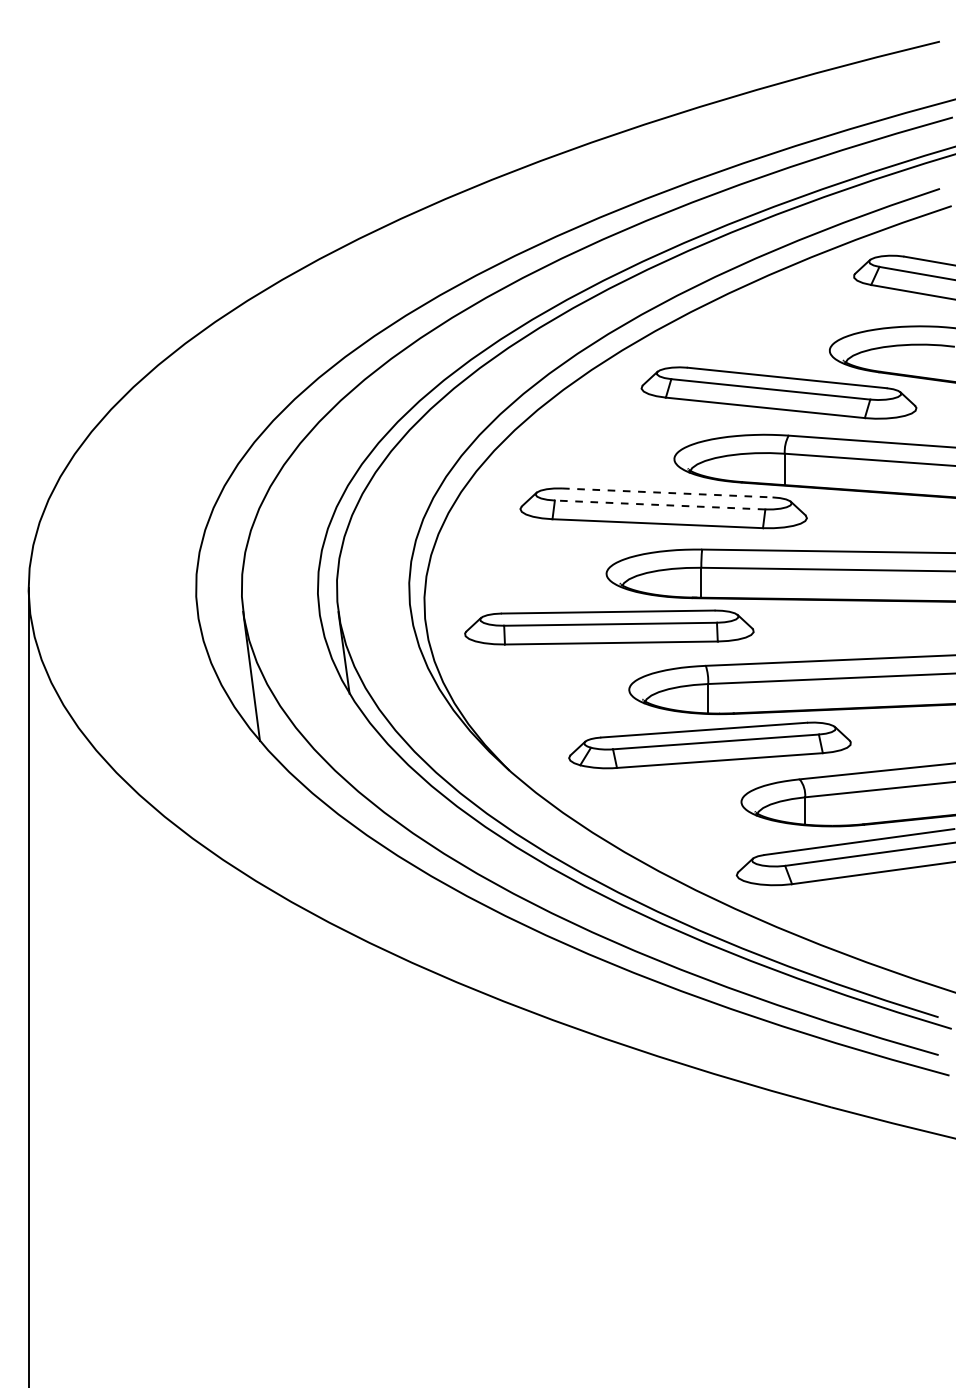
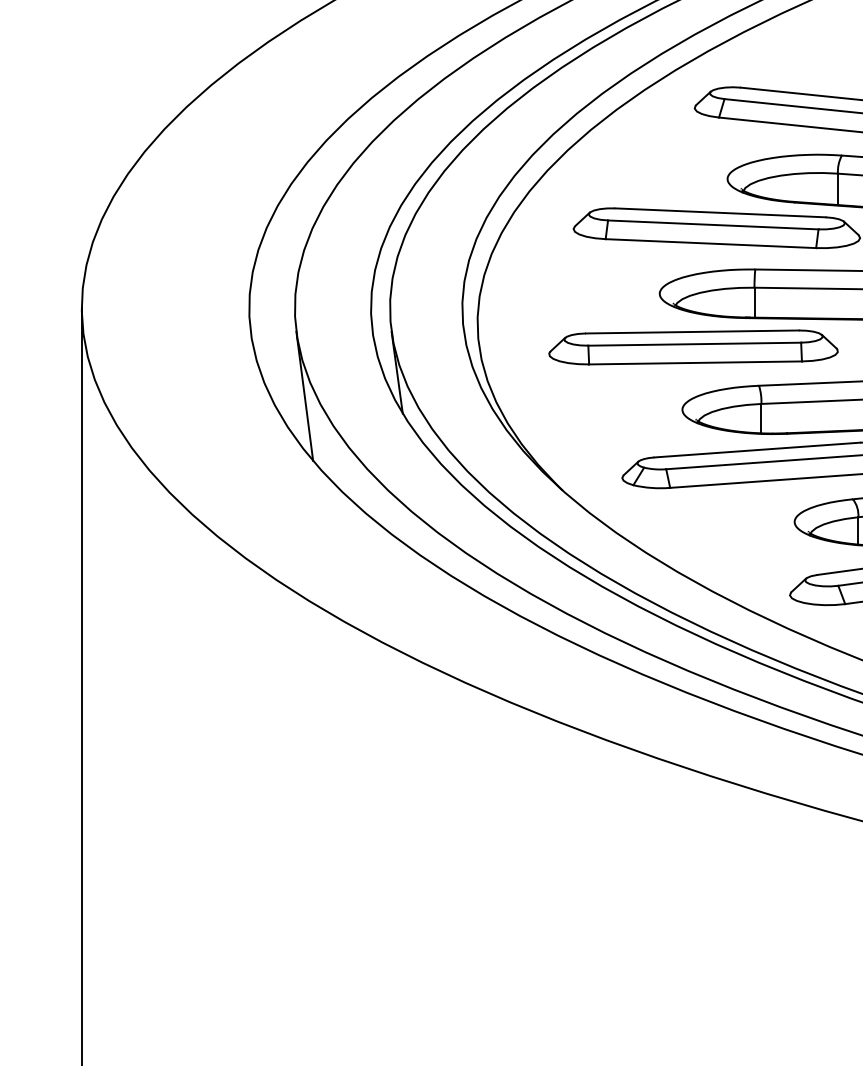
line: (667, 492) -> (720, 212), dashed -> solid
line: (659, 504) -> (712, 224), dashed -> solid
part: (609, 627) -> (693, 347), moved

